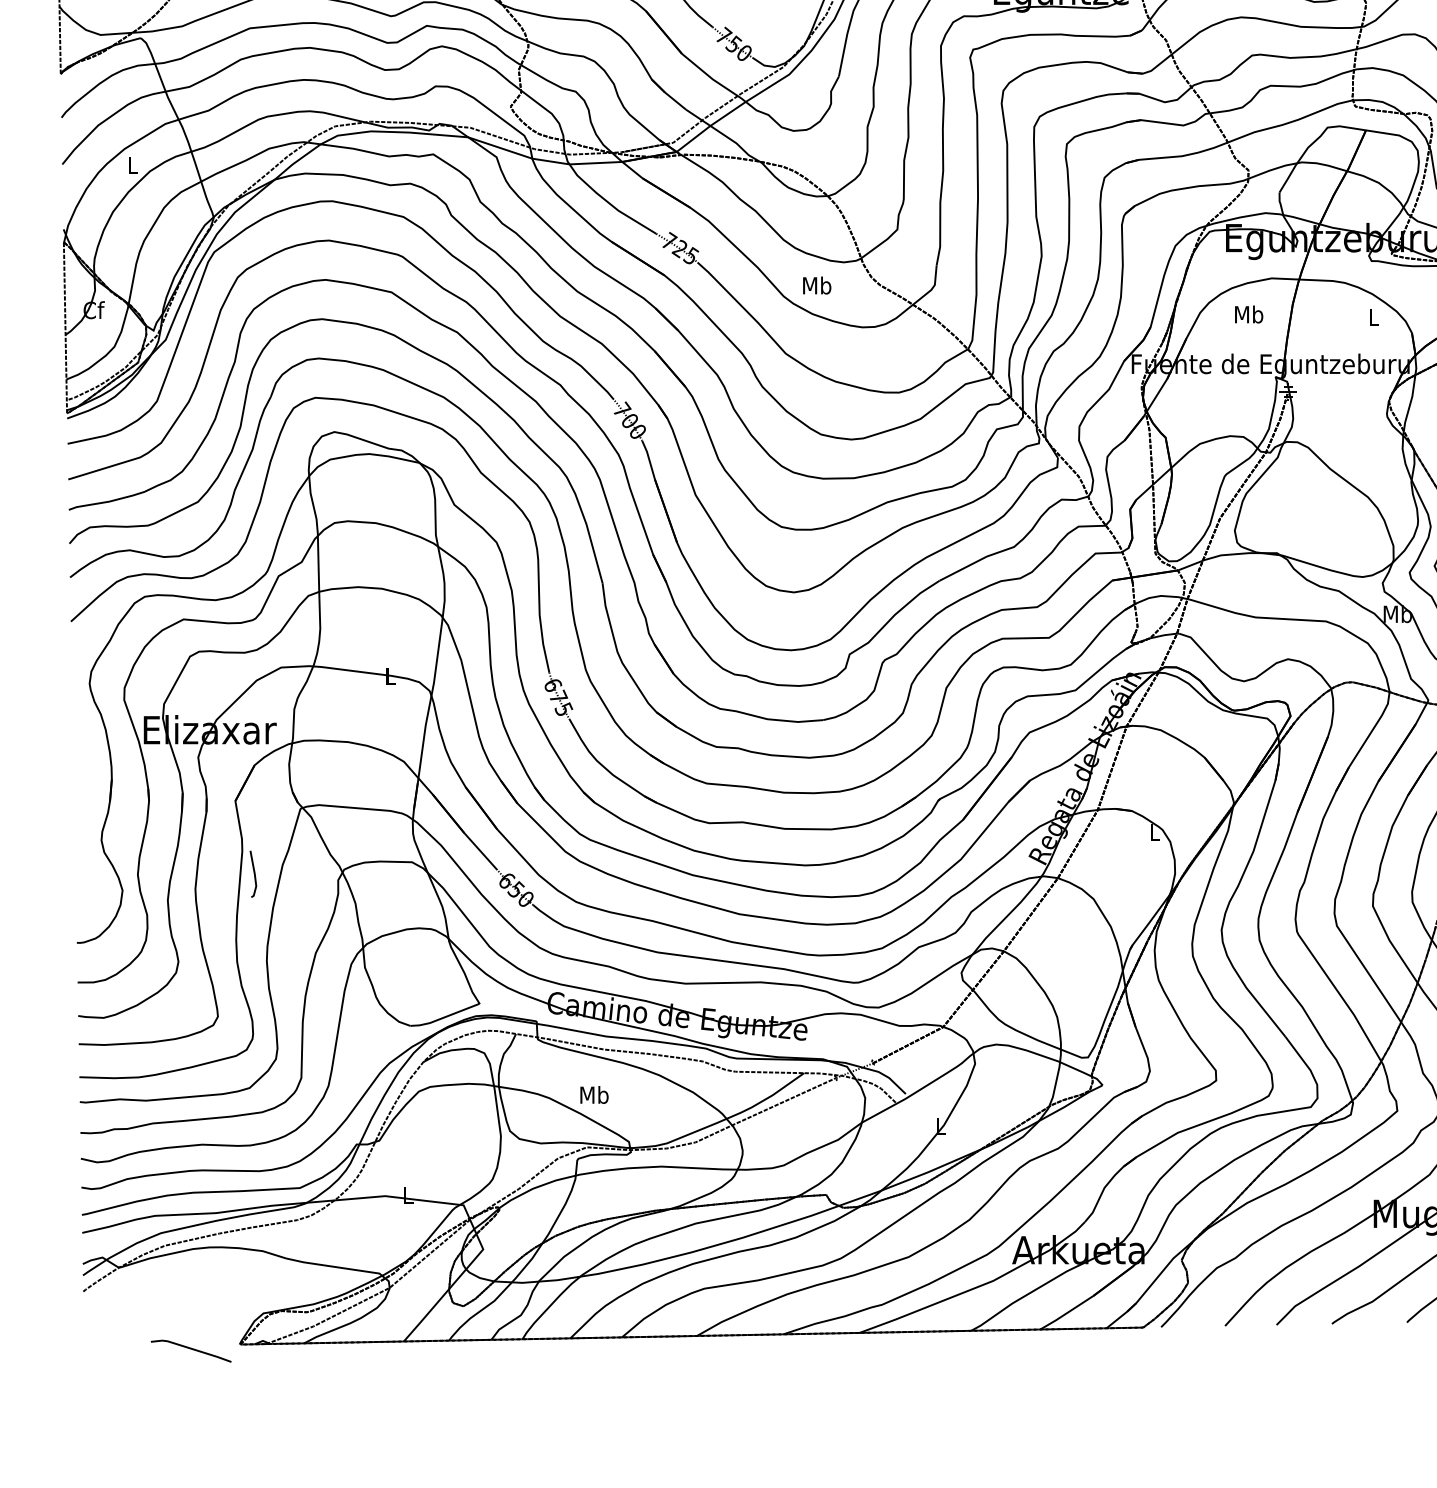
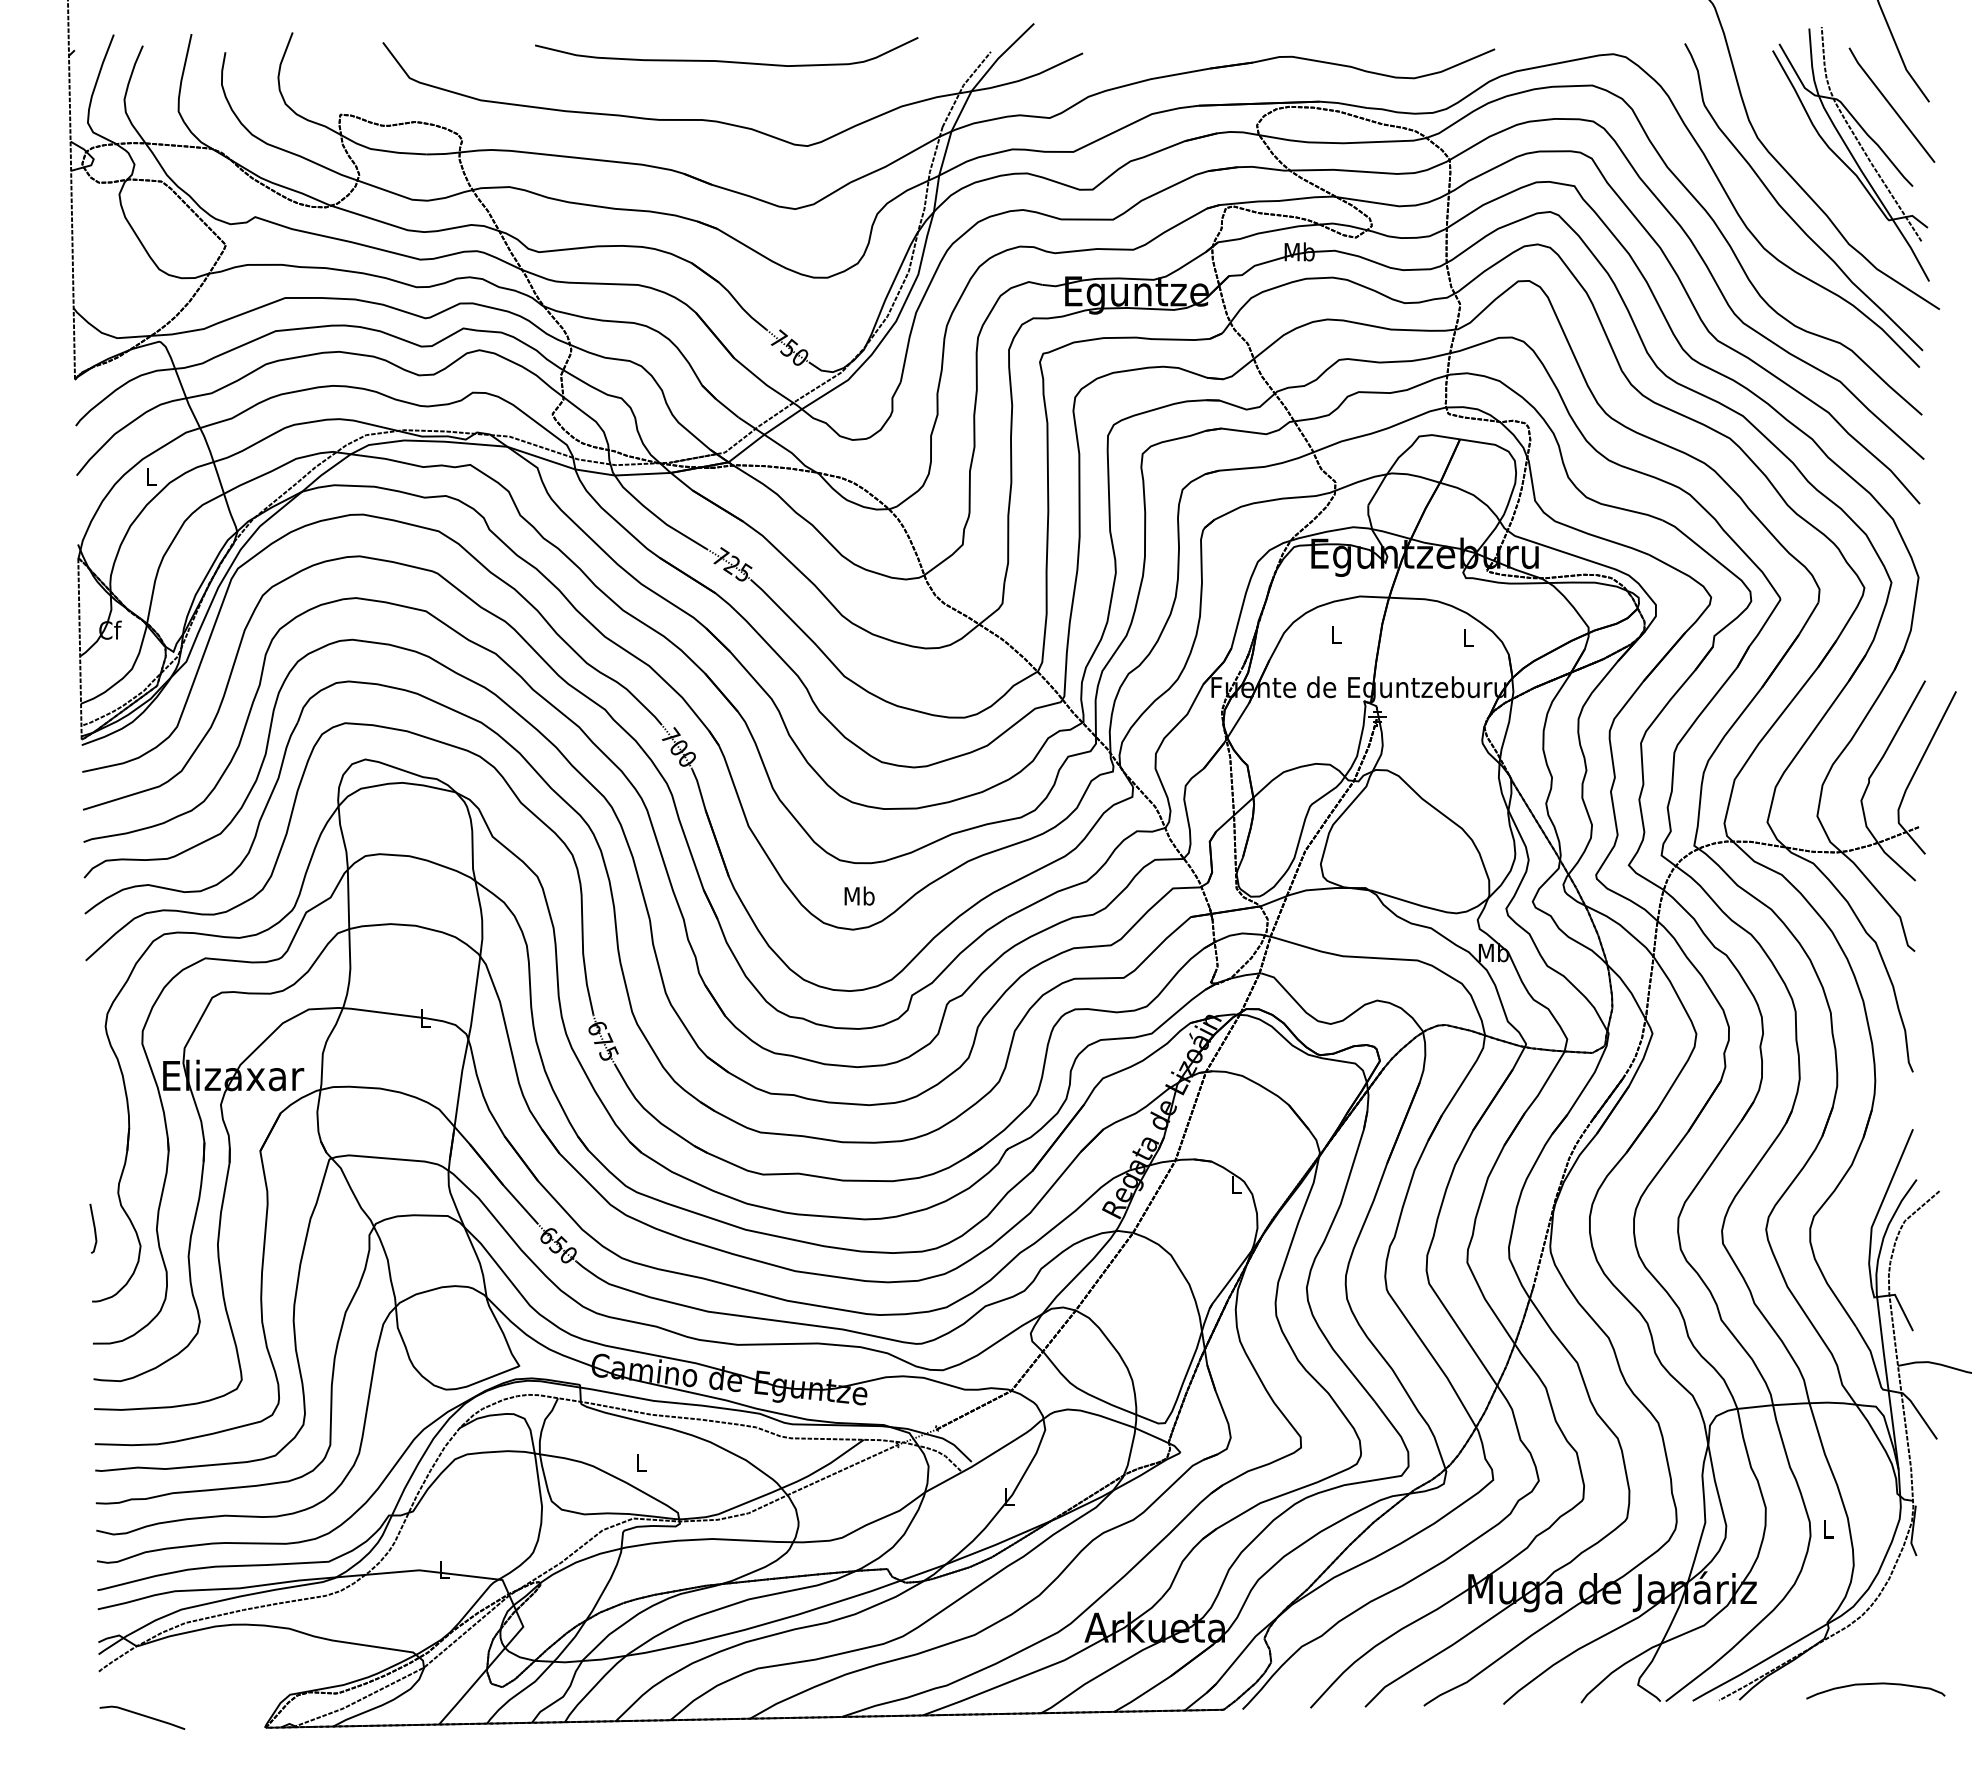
text: (817, 285) -> (859, 895), moved
text: (1248, 314) -> (1335, 634), Mb -> L
line: (253, 873) -> (93, 1227), moved
text: (594, 1094) -> (641, 1462), Mb -> L
line: (191, 1349) -> (142, 1716), moved

